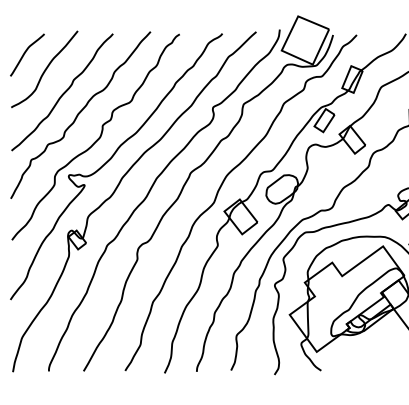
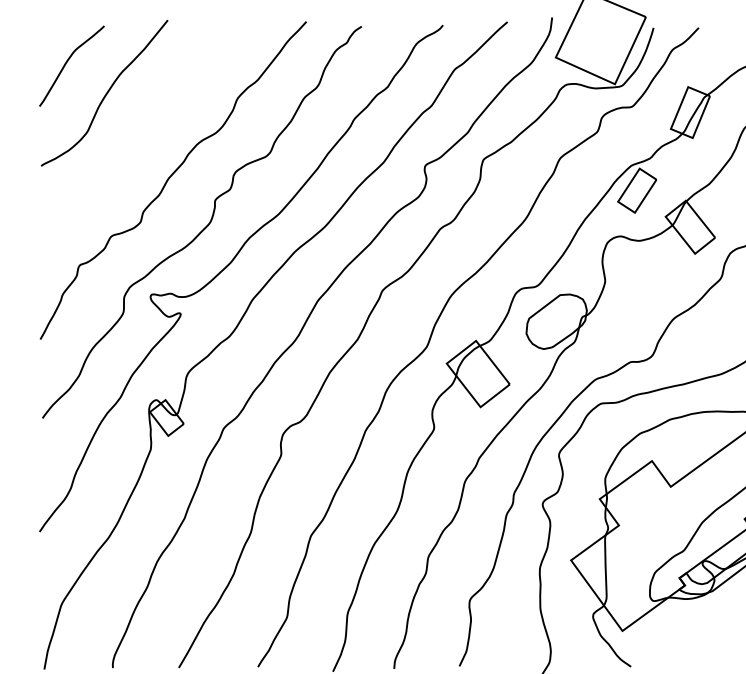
curve: (63, 92) -> (140, 137), removed

